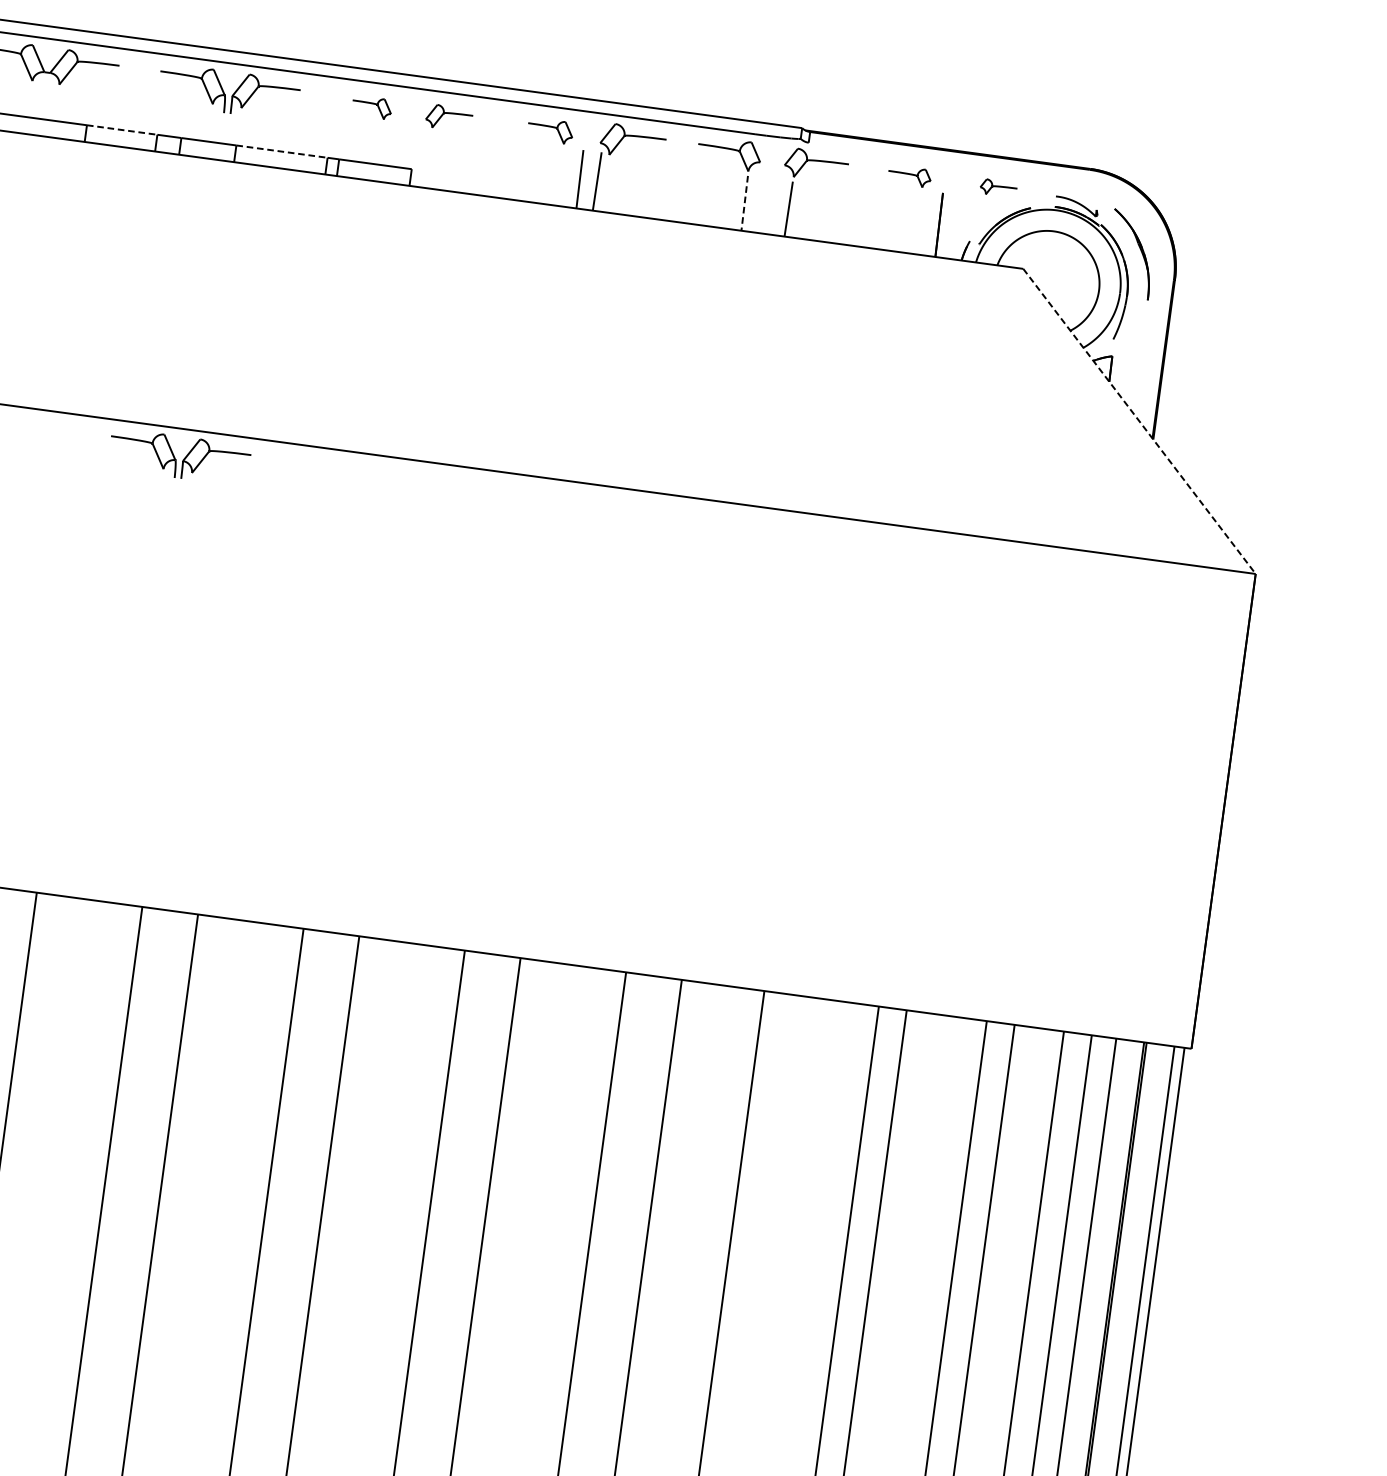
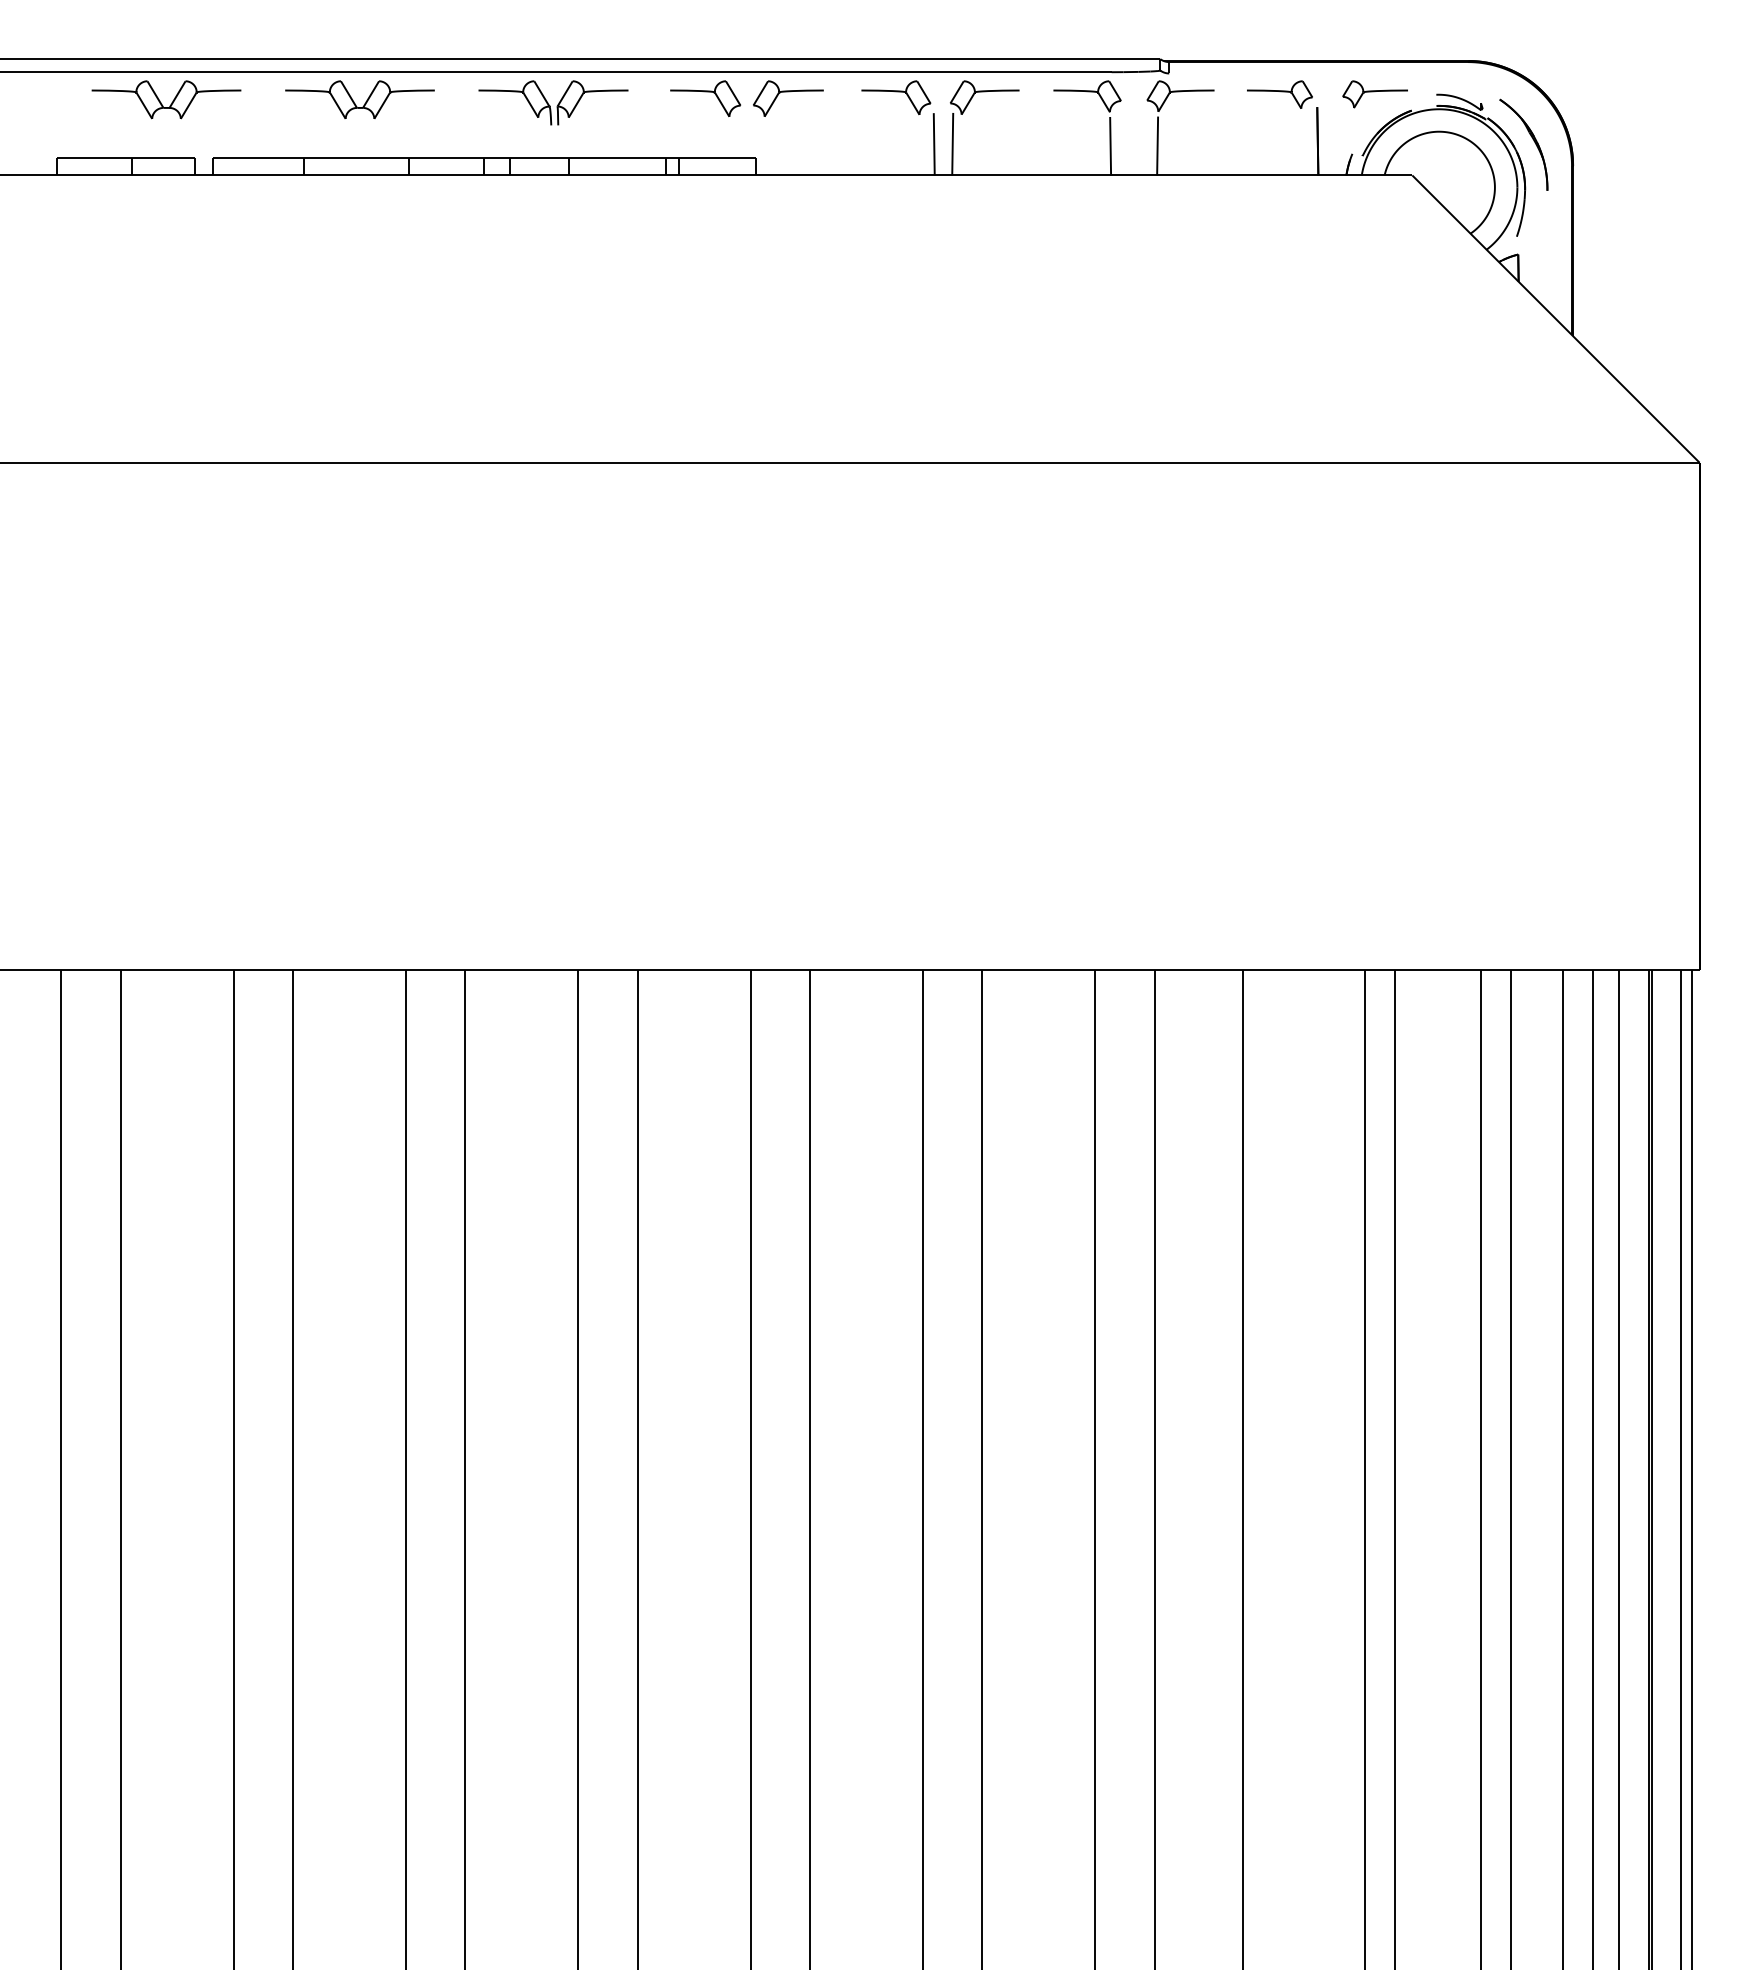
part: (371, 107) -> (705, 98), size x1.67
part: (449, 117) -> (788, 98), size x1.43
line: (121, 129) -> (446, 157), dashed -> solid
part: (550, 130) -> (896, 97), size x1.43
line: (281, 151) -> (617, 157), dashed -> solid
part: (909, 176) -> (1279, 94), size x1.43
part: (998, 188) -> (1374, 94), size x1.67
line: (744, 203) -> (1110, 146), dashed -> solid
line: (1139, 421) -> (1556, 319), dashed -> solid
part: (179, 456) -> (553, 492), removed

